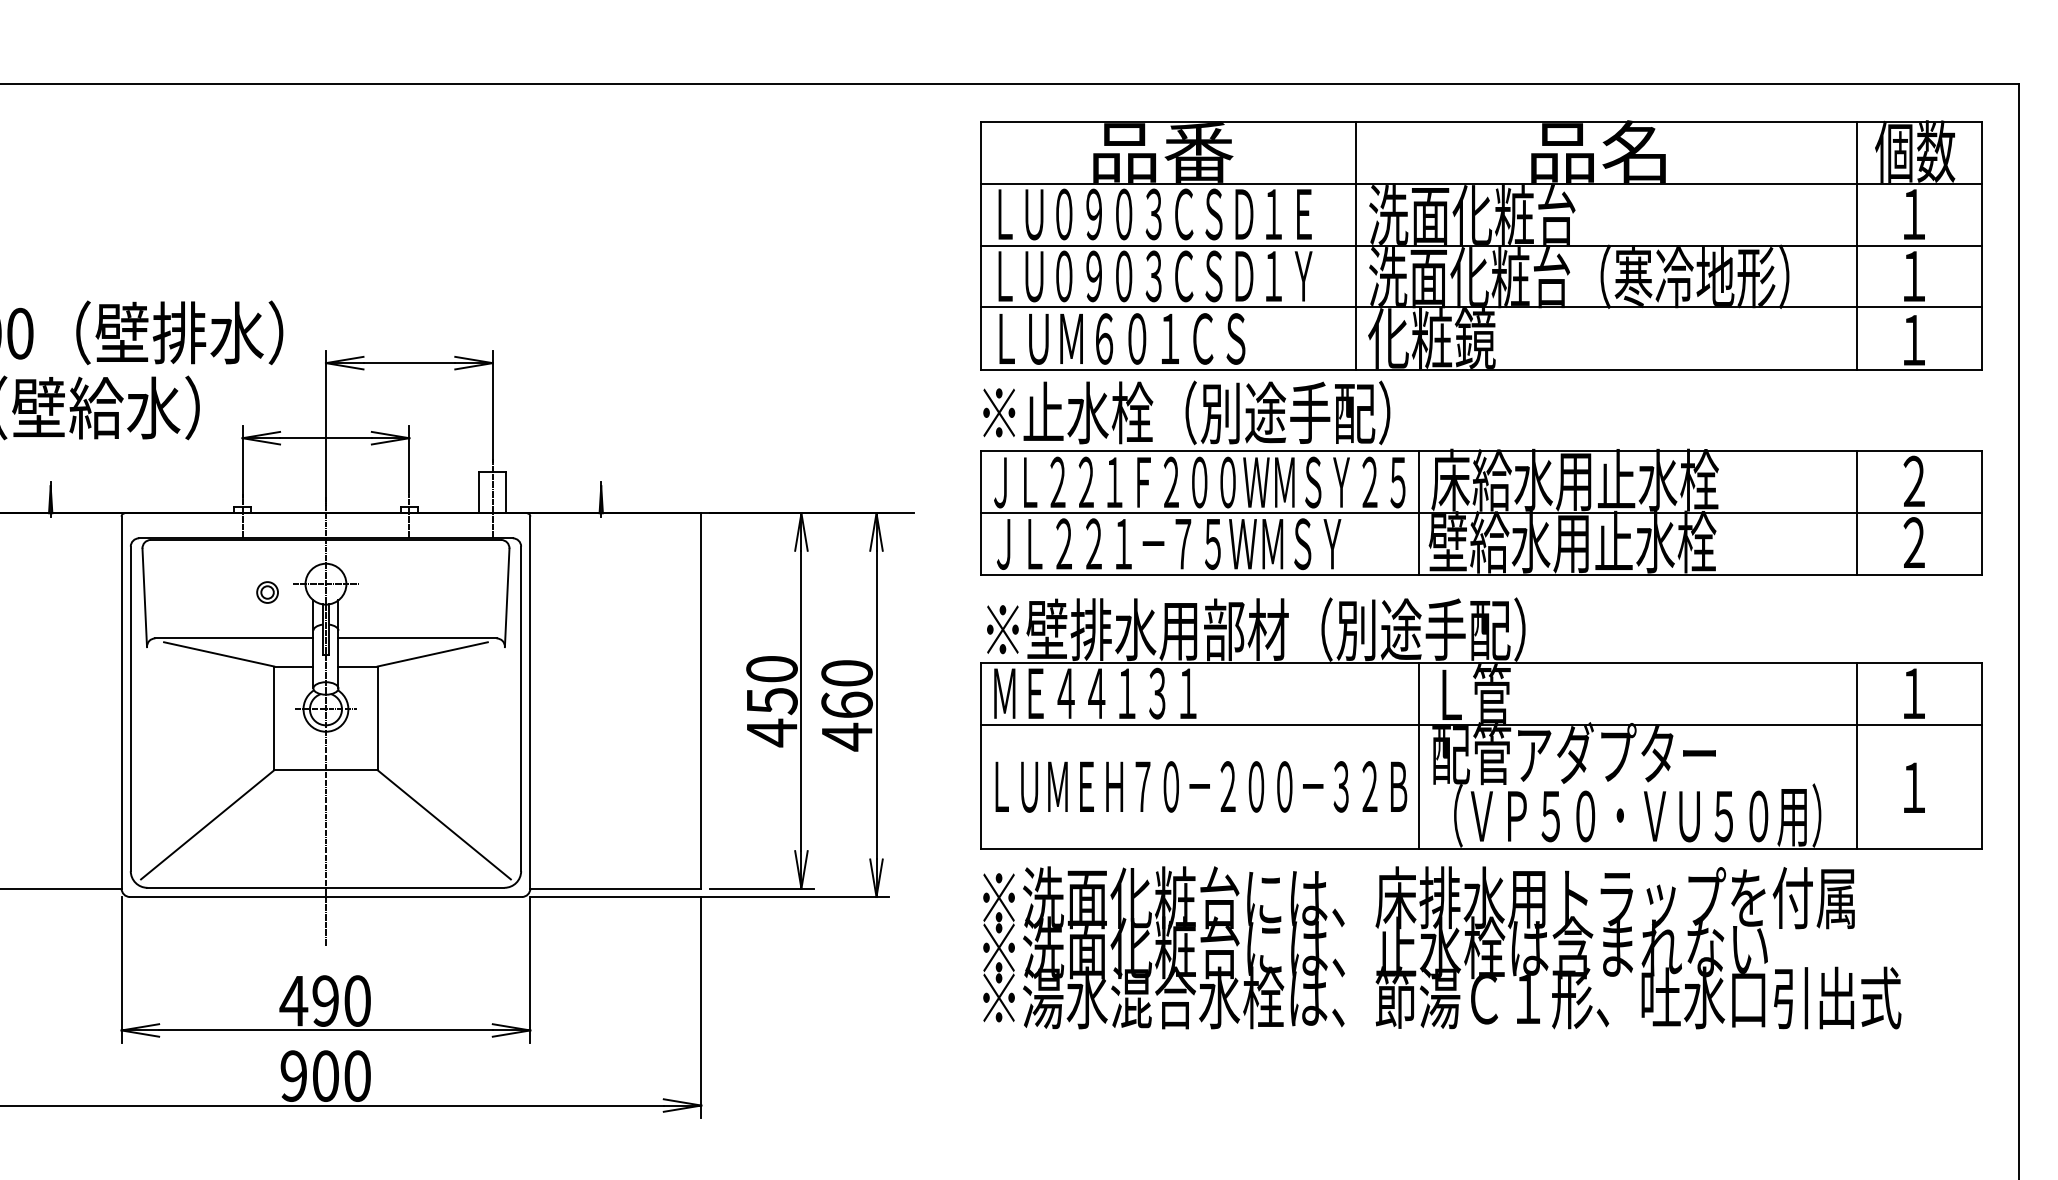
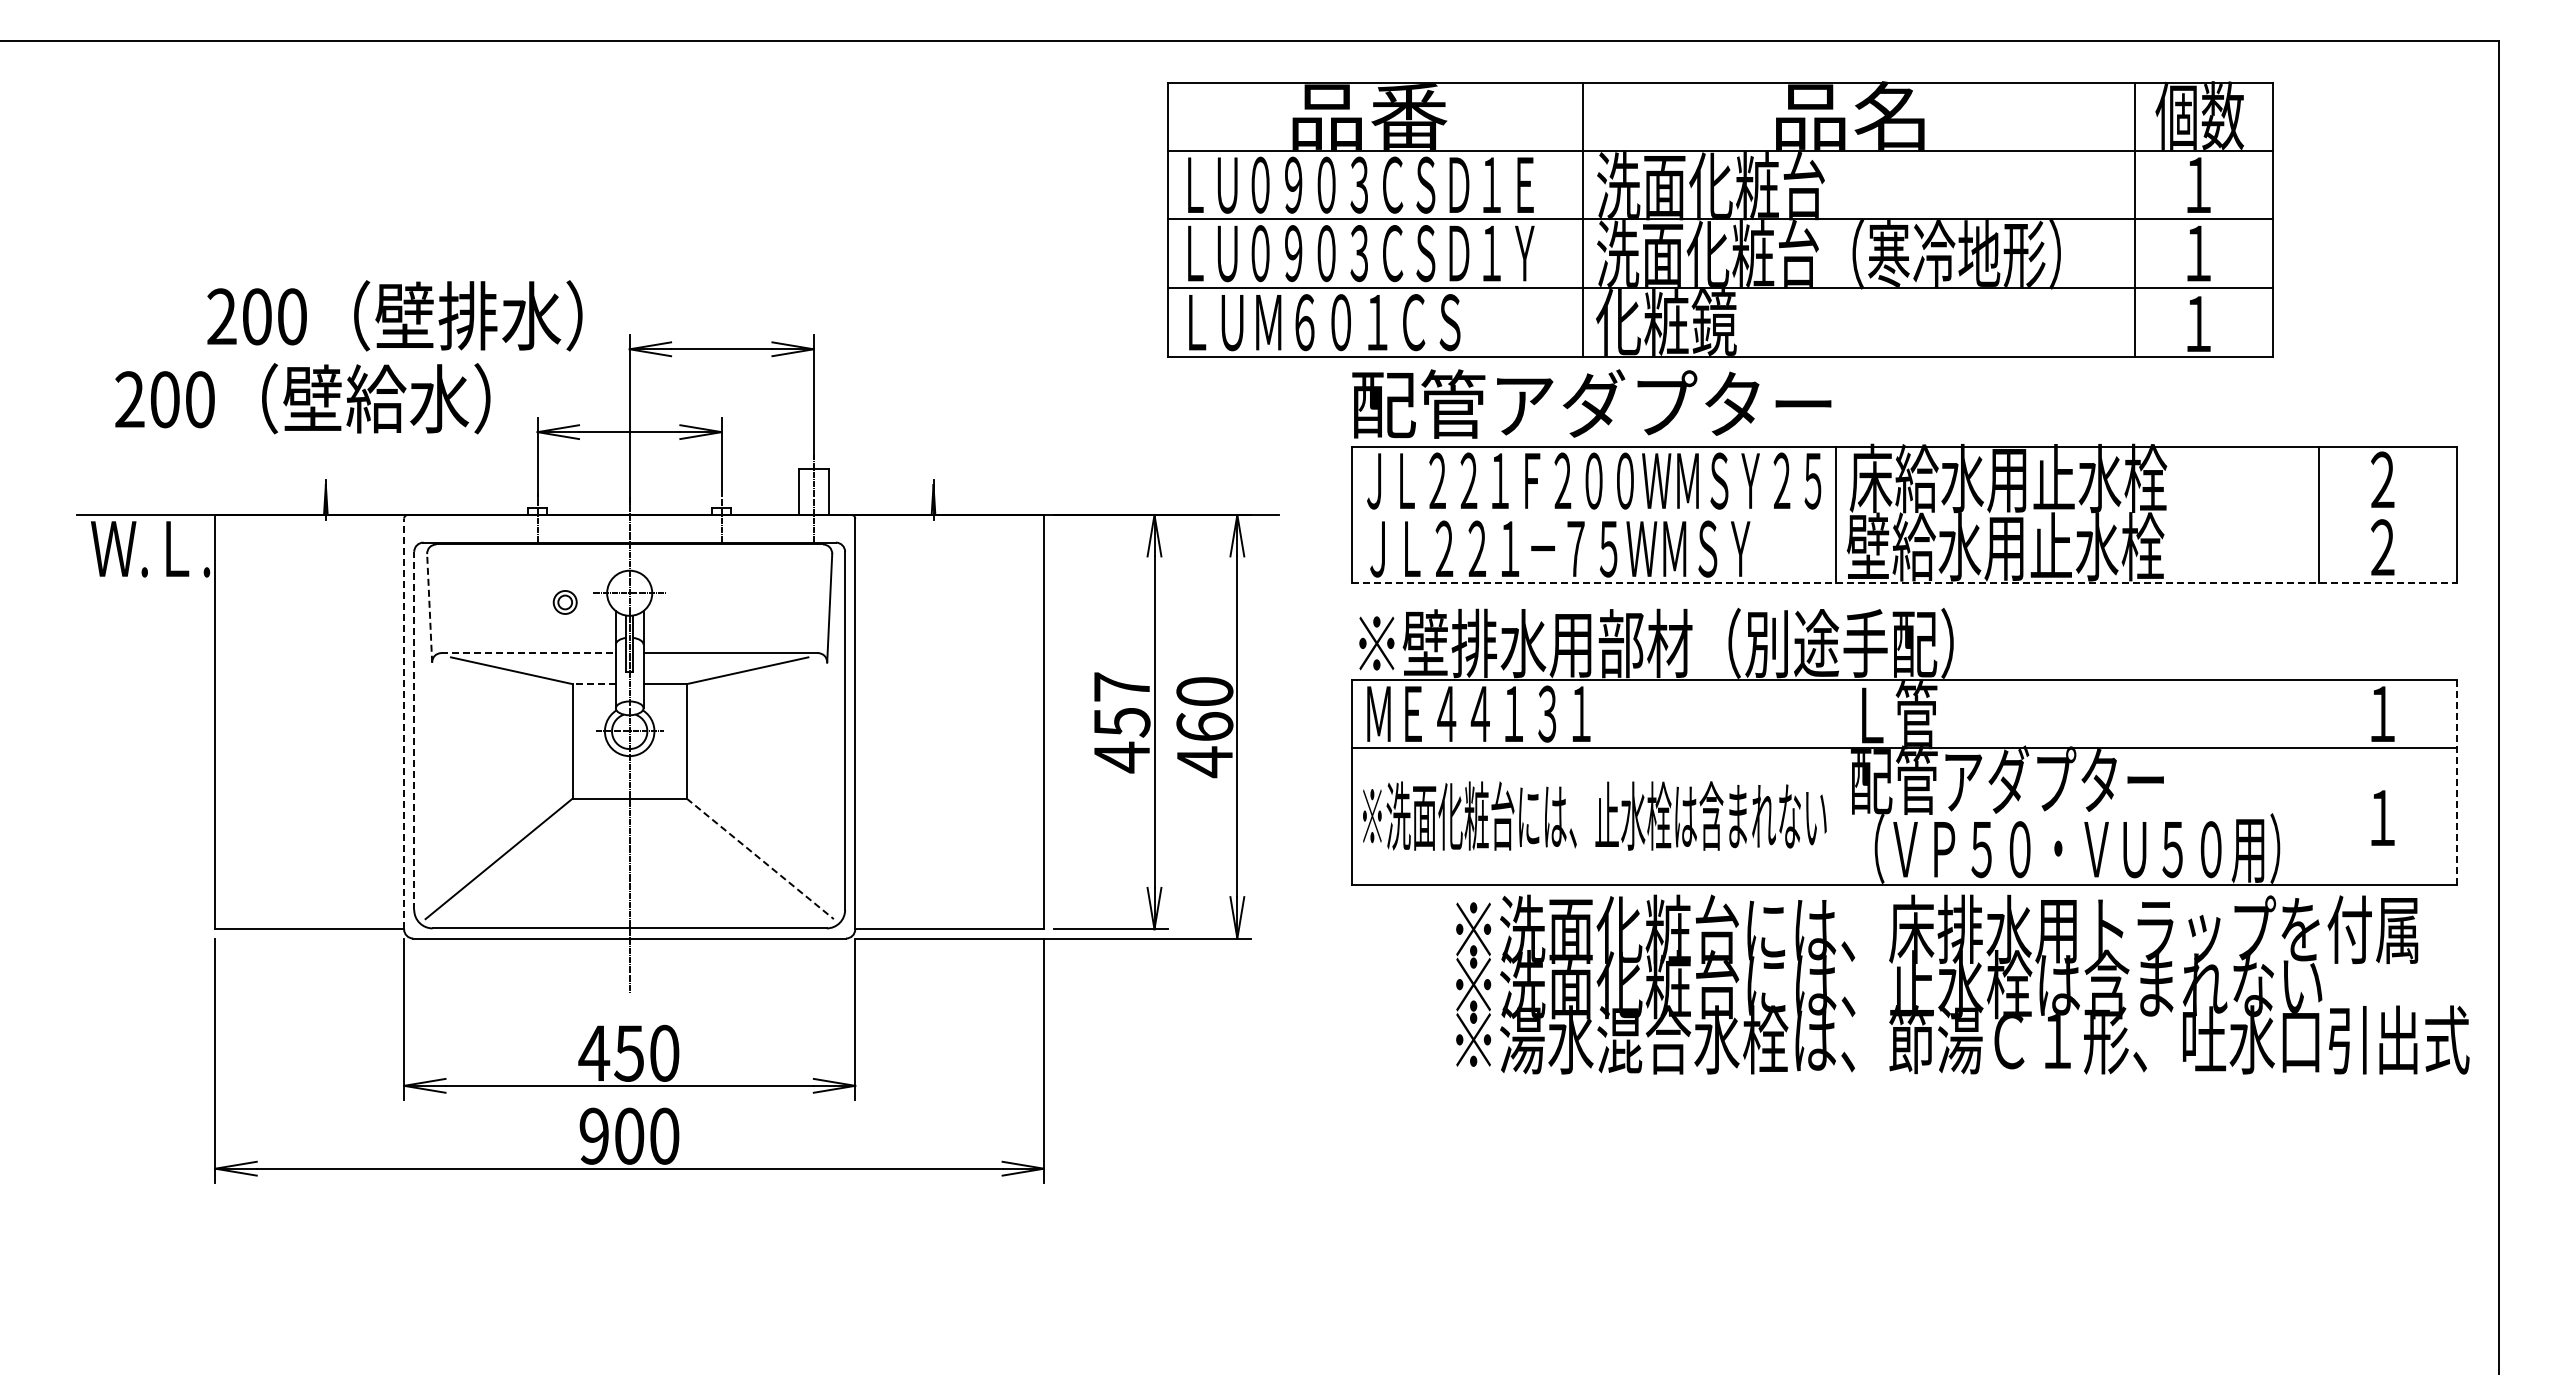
part: (1480, 245) -> (1720, 219), moved
text: (1197, 412) -> (1591, 403), ※止水栓（別途手配） -> 配管アダプター
line: (1480, 513) -> (1904, 515), removed
line: (1481, 575) -> (1905, 583), solid -> dashed
line: (144, 597) -> (429, 607), solid -> dashed
line: (235, 638) -> (529, 653), solid -> dashed
line: (294, 666) -> (594, 684), solid -> dashed
text: (771, 668) -> (1121, 686), 450 -> 457
line: (121, 702) -> (404, 723), solid -> dashed
line: (131, 708) -> (414, 730), solid -> dashed
line: (1418, 755) -> (1835, 782), removed
line: (1856, 755) -> (2319, 782), removed
line: (1981, 755) -> (2457, 782), solid -> dashed
text: (1200, 785) -> (1594, 815), ＬＵＭＥＨ７０－２００－３２Ｂ -> ※洗面化粧台には、止水栓は含まれない
line: (444, 825) -> (760, 859), solid -> dashed
text: (1441, 947) -> (1962, 984), moved
text: (324, 1000) -> (628, 1052), 490 -> 450

